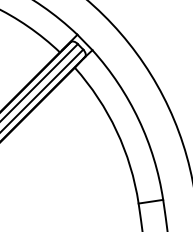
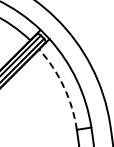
arc: (116, 130) -> (63, 86), solid -> dashed

